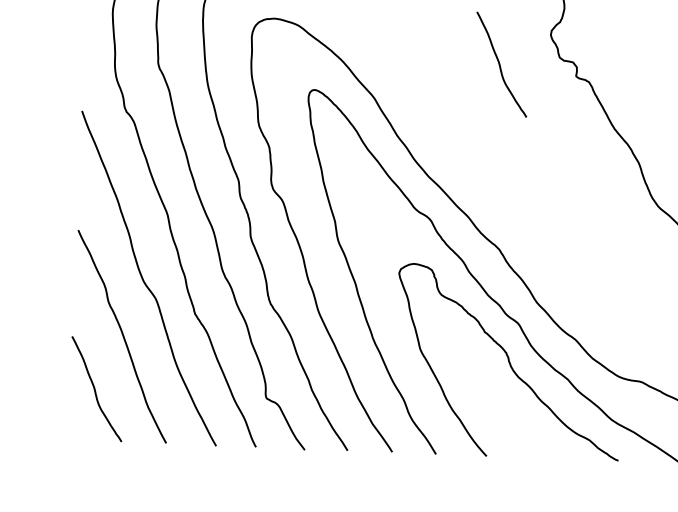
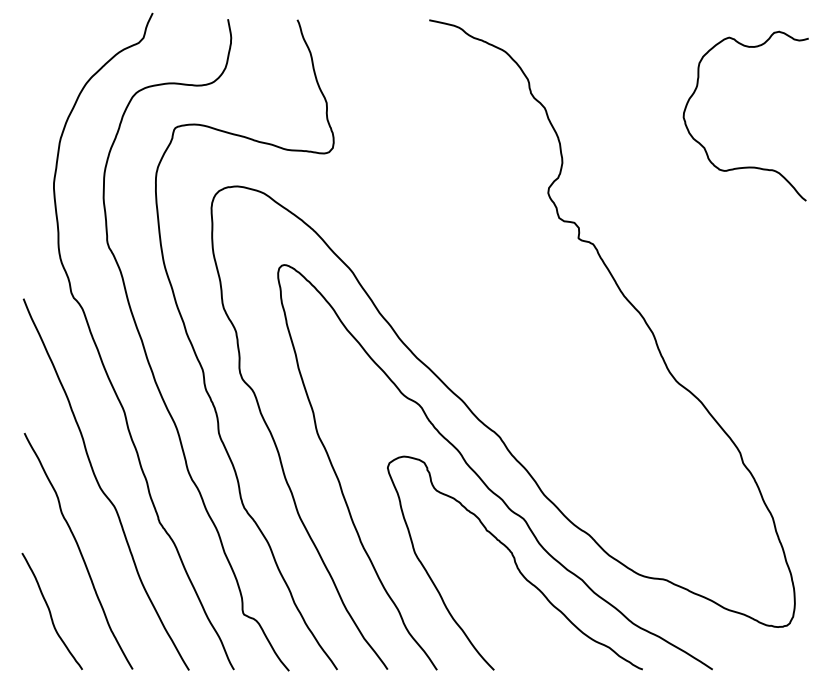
curve: (500, 63) -> (492, 227), removed

